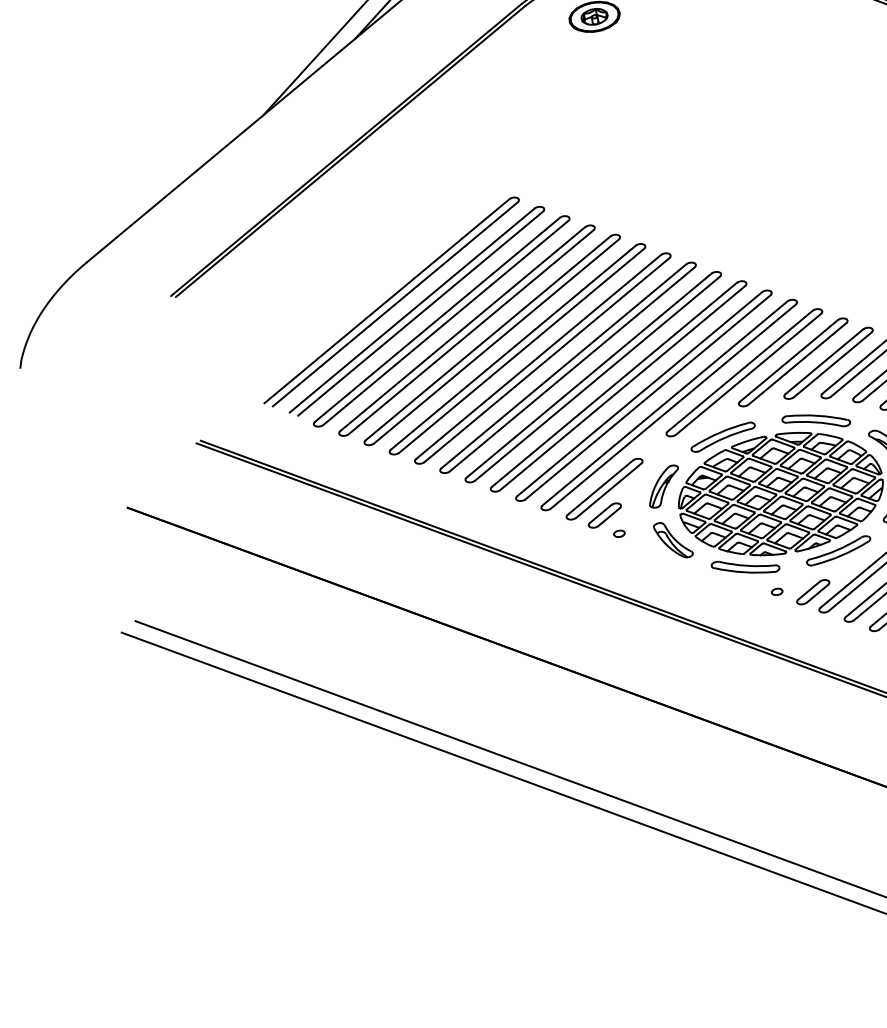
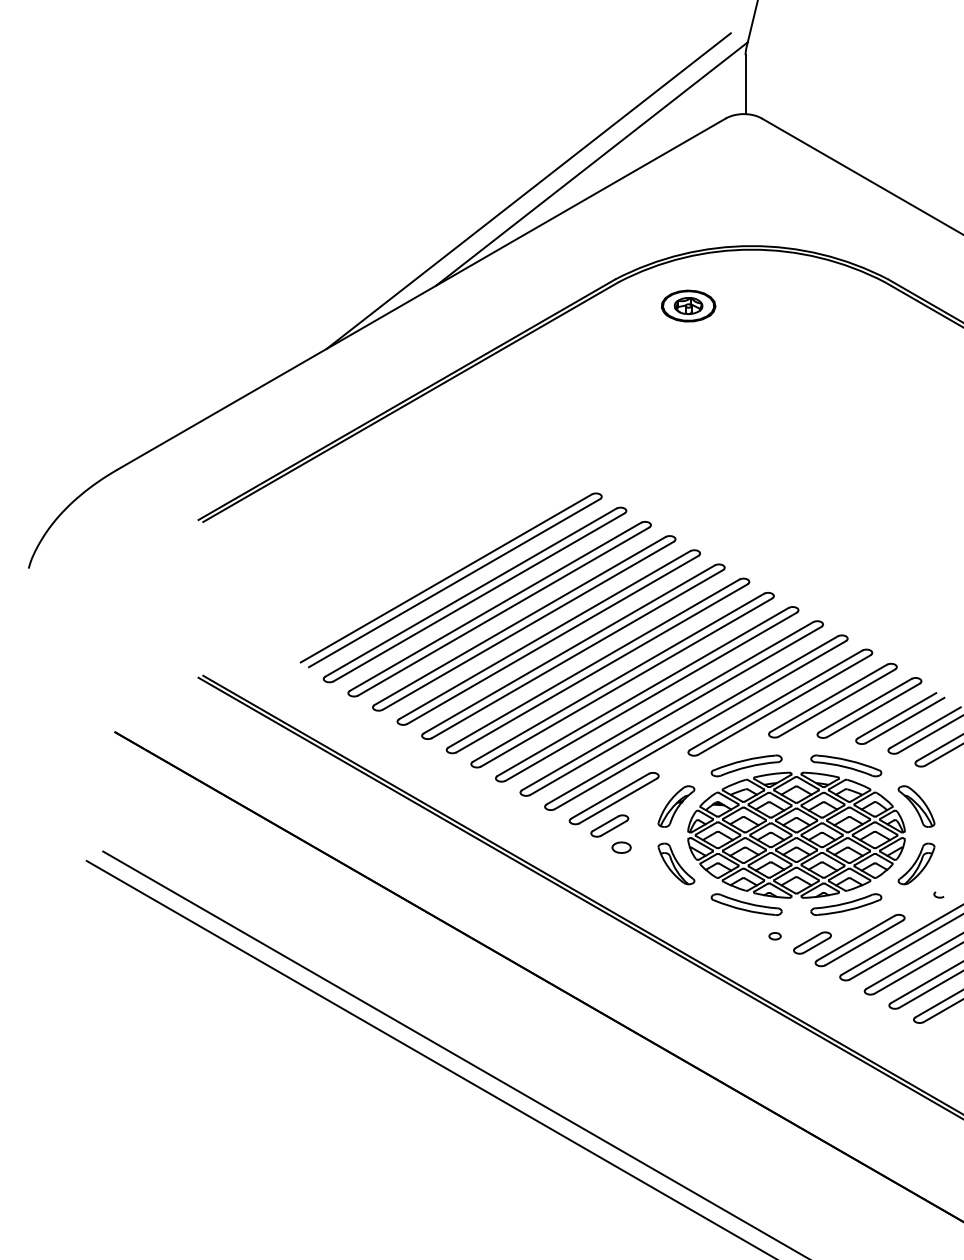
part: (391, 301) -> (426, 565), removed
part: (619, 533) -> (621, 847), size x1.6

